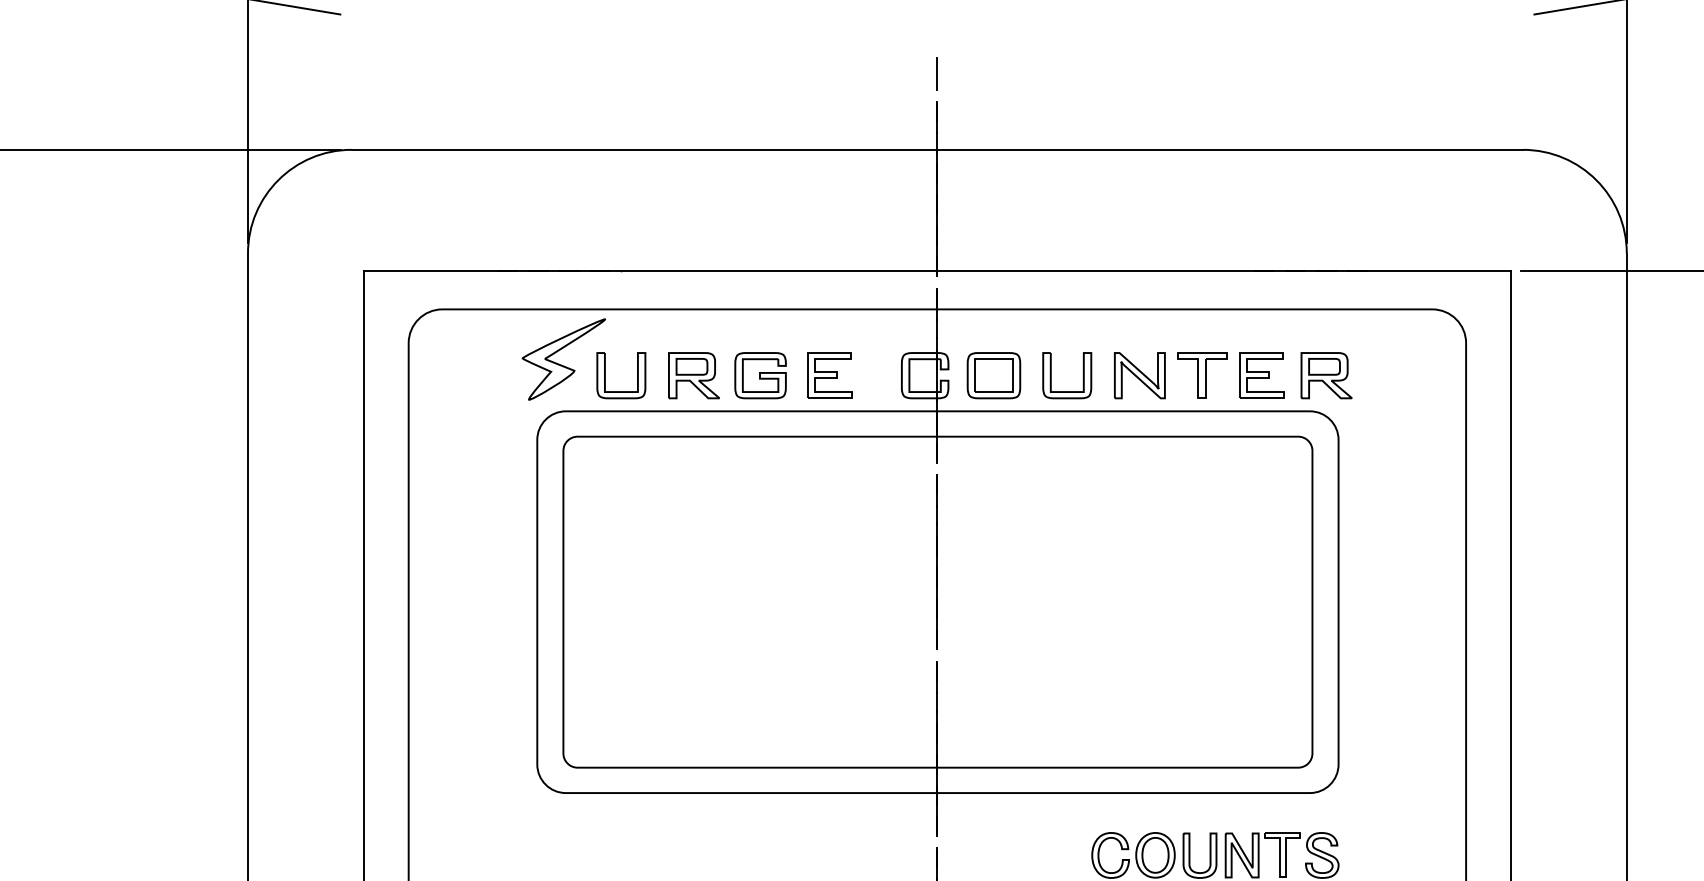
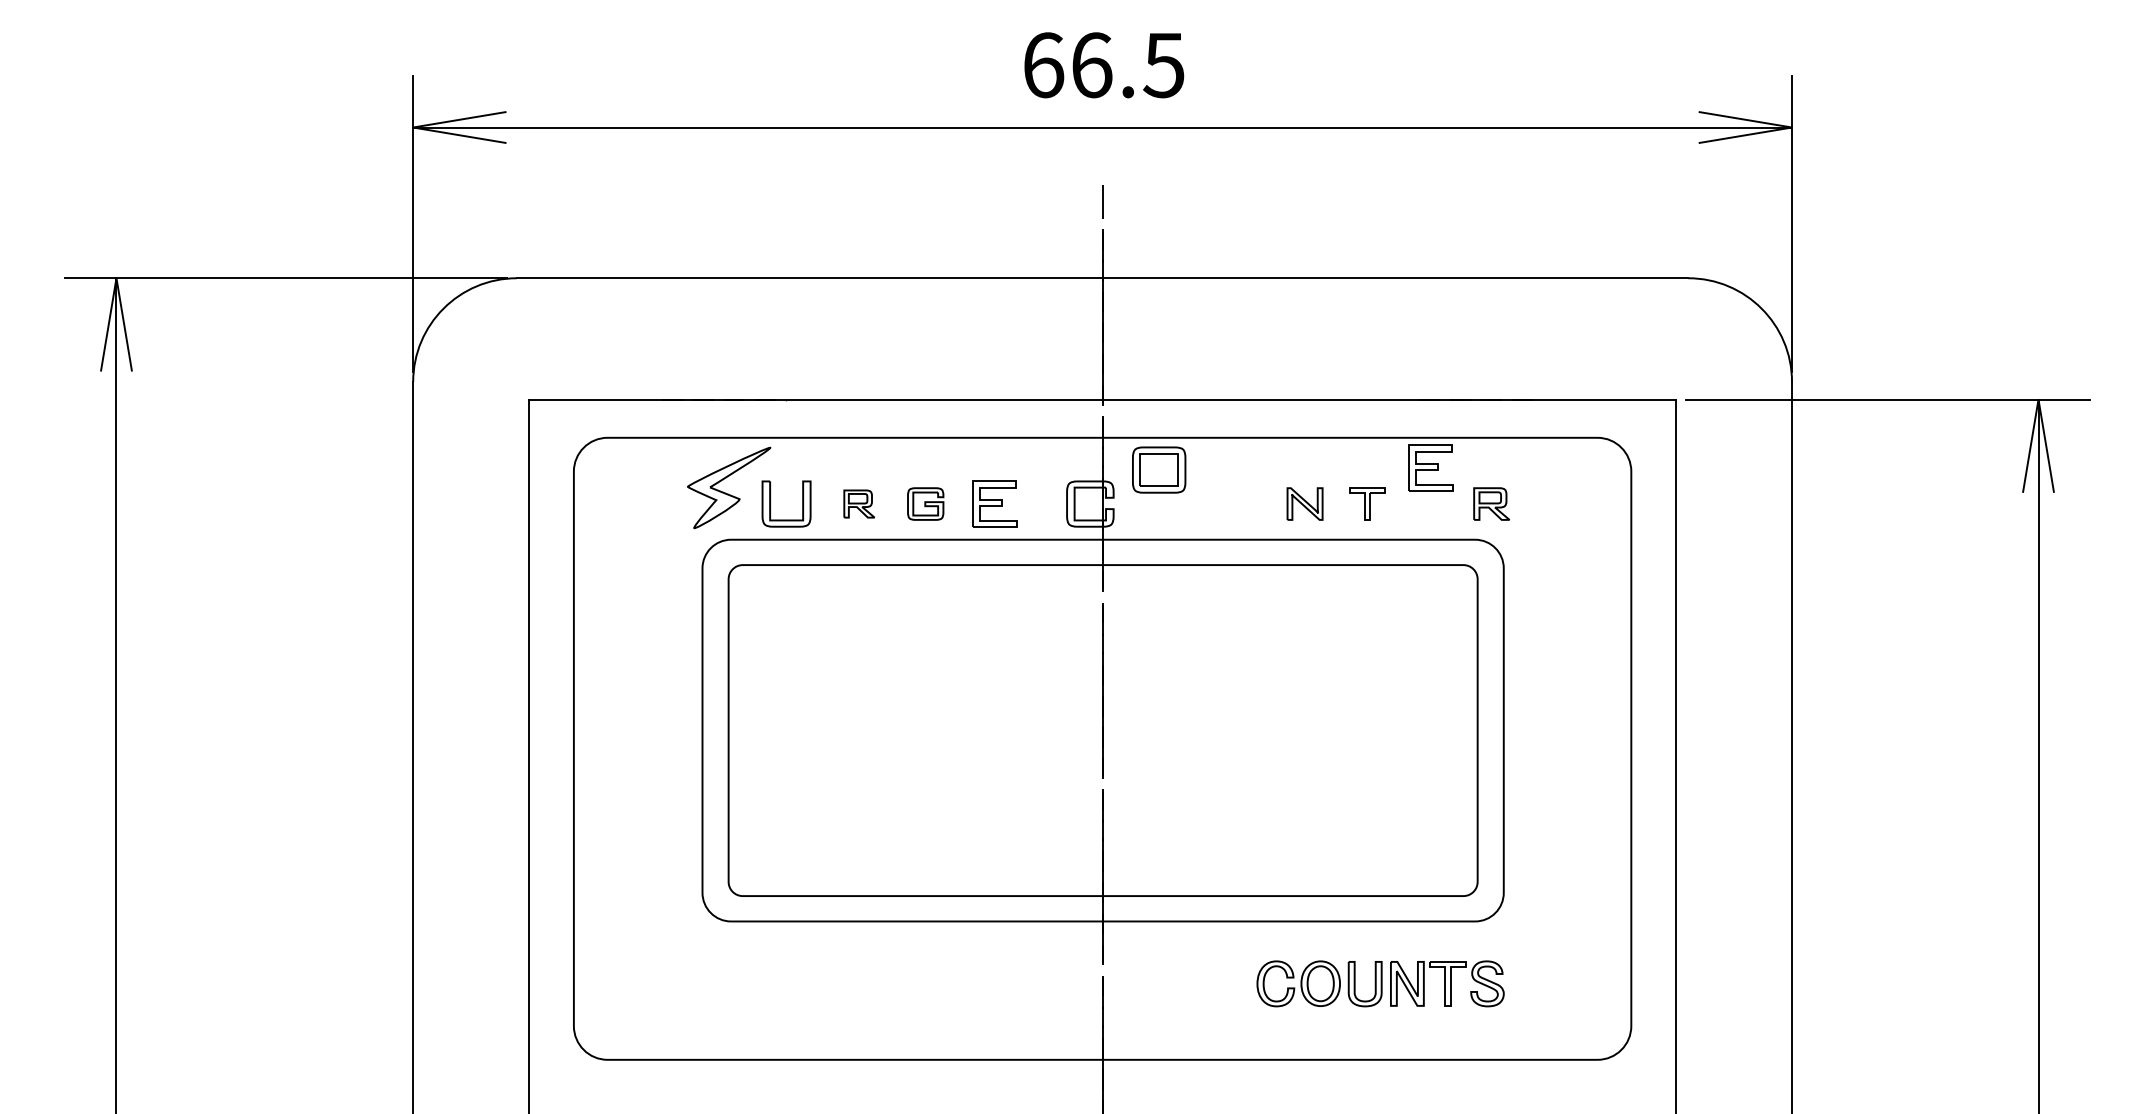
part: (694, 375) -> (859, 503), size x0.6
part: (760, 375) -> (925, 503), size x0.7
part: (994, 375) -> (1159, 469), moved
part: (1051, 375) -> (1216, 503), removed
part: (1139, 375) -> (1304, 503), size x0.7
part: (1202, 375) -> (1367, 503), size x0.7
part: (1261, 375) -> (1430, 467), moved
part: (1326, 375) -> (1491, 503), size x0.7

